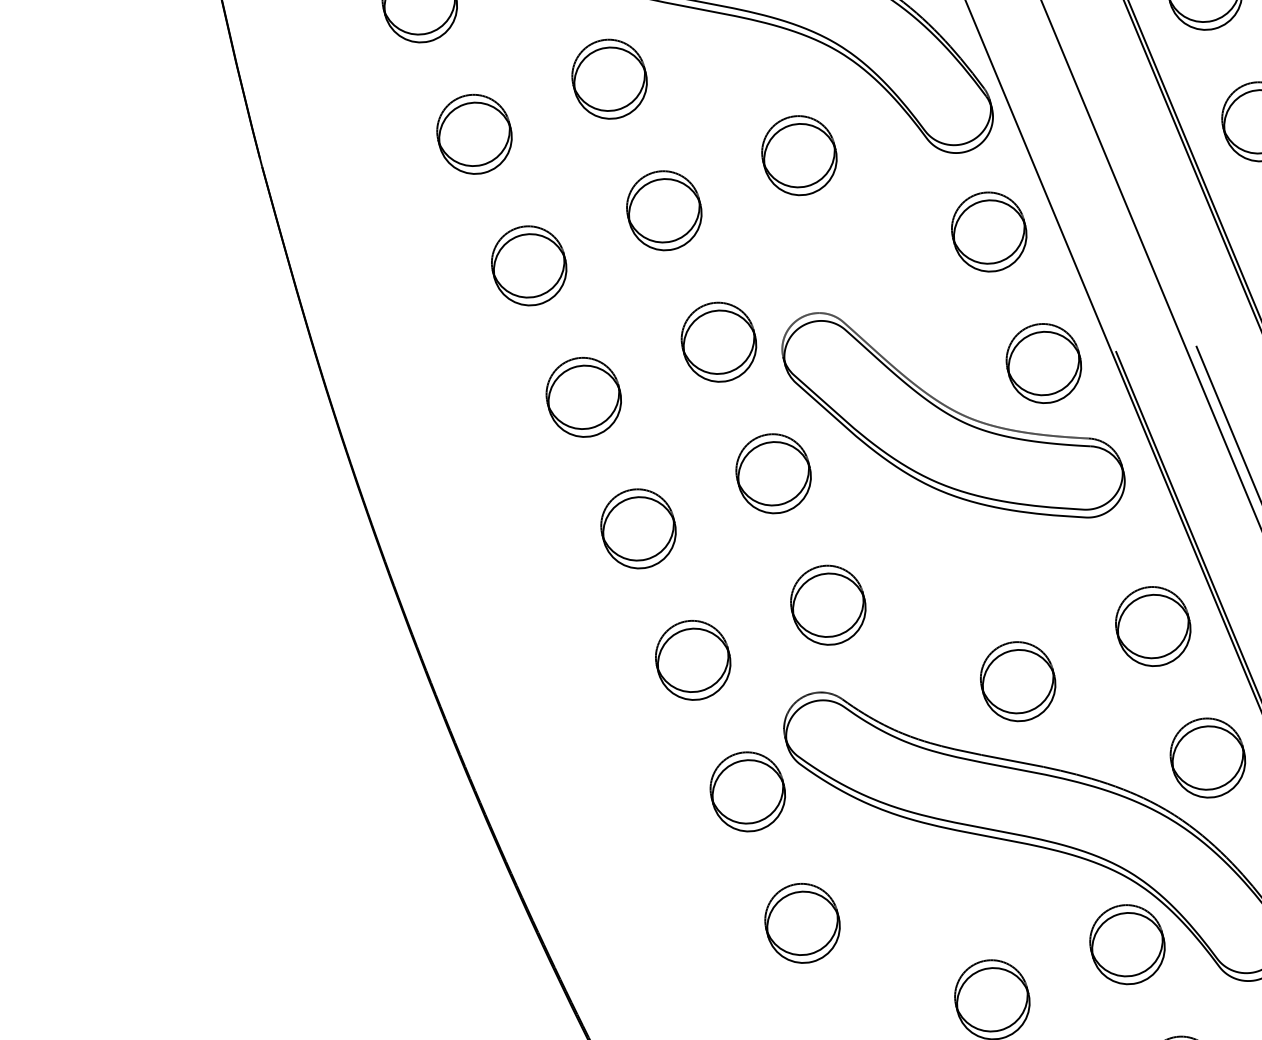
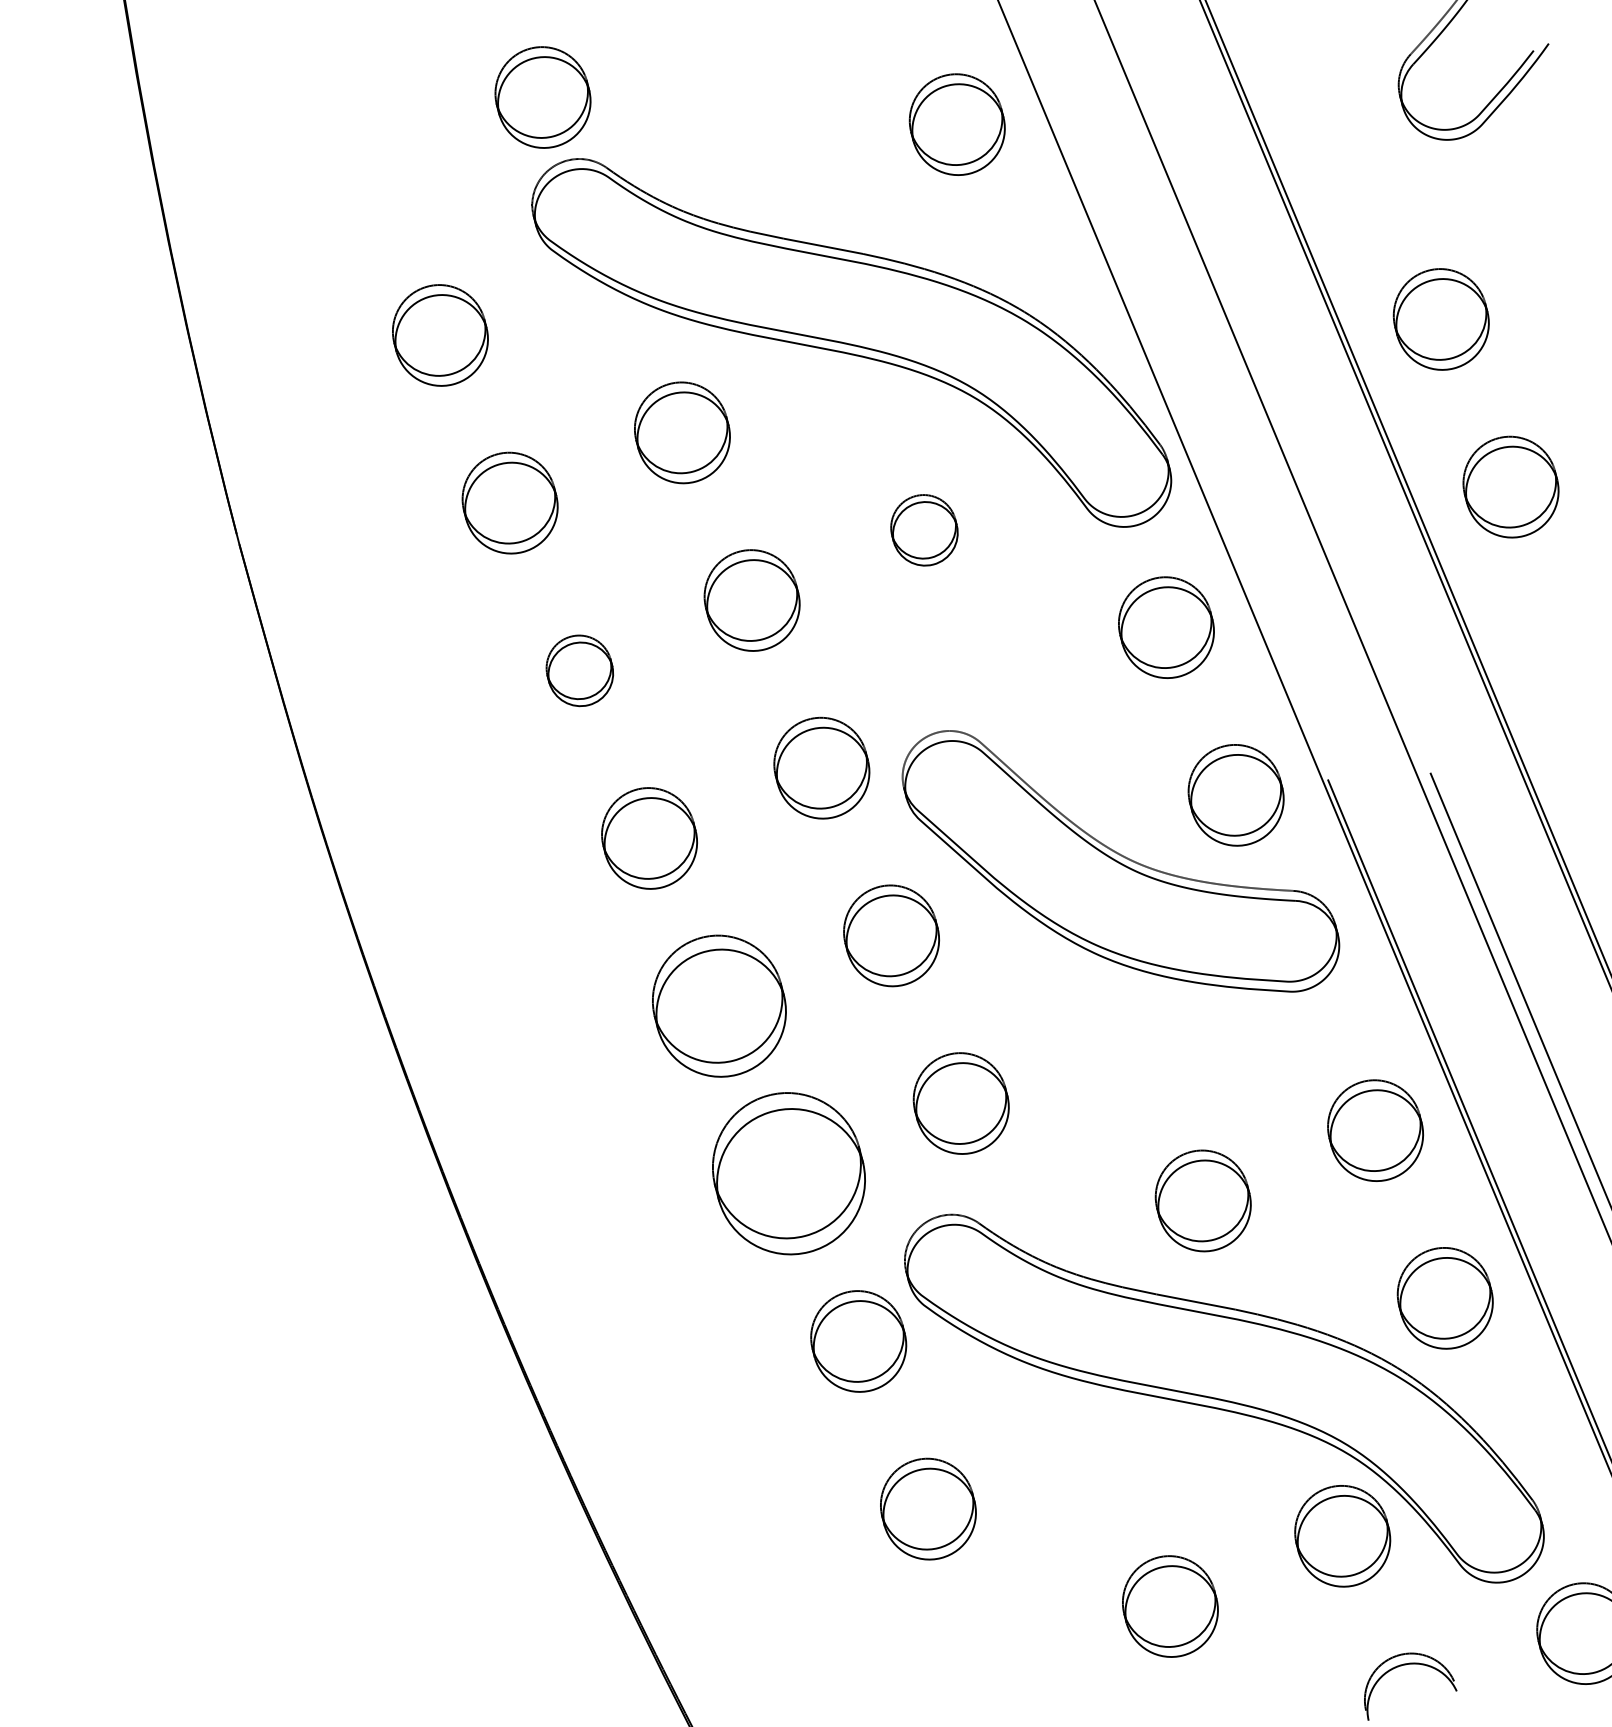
part: (799, 155) -> (924, 530), size x0.7
part: (528, 265) -> (579, 670), size x0.7
part: (637, 528) -> (718, 1005), size x1.4
part: (692, 660) -> (788, 1173), size x1.6

